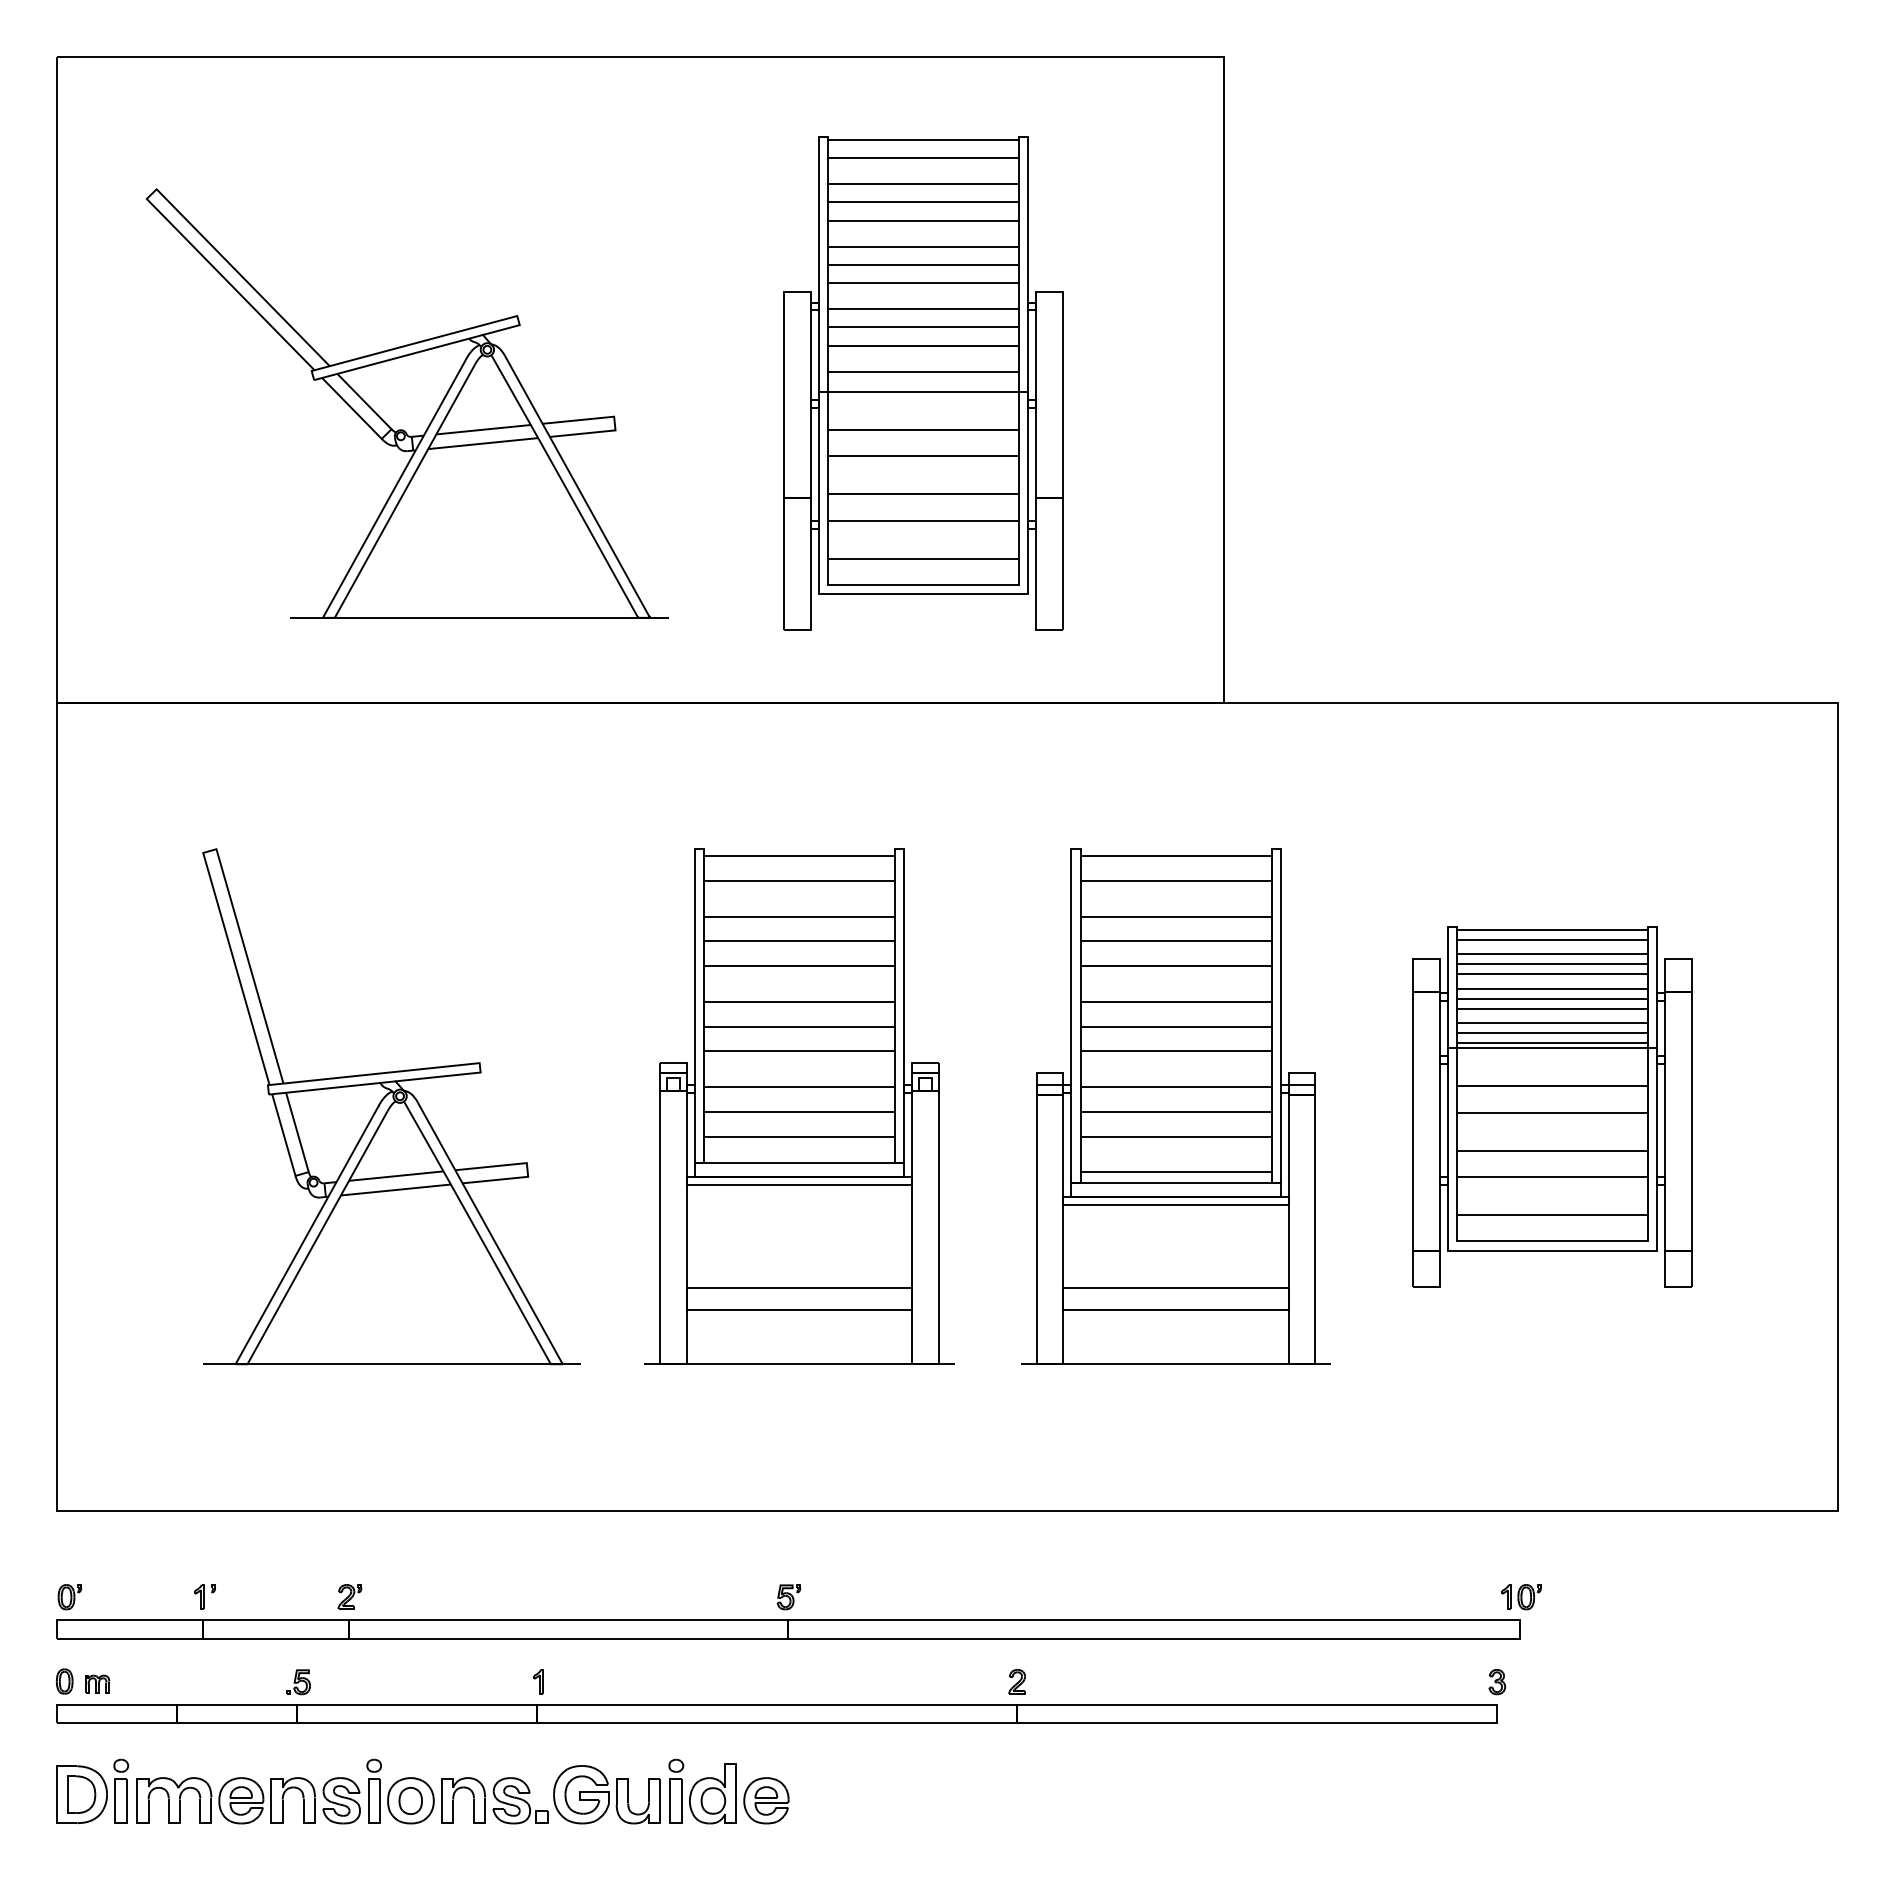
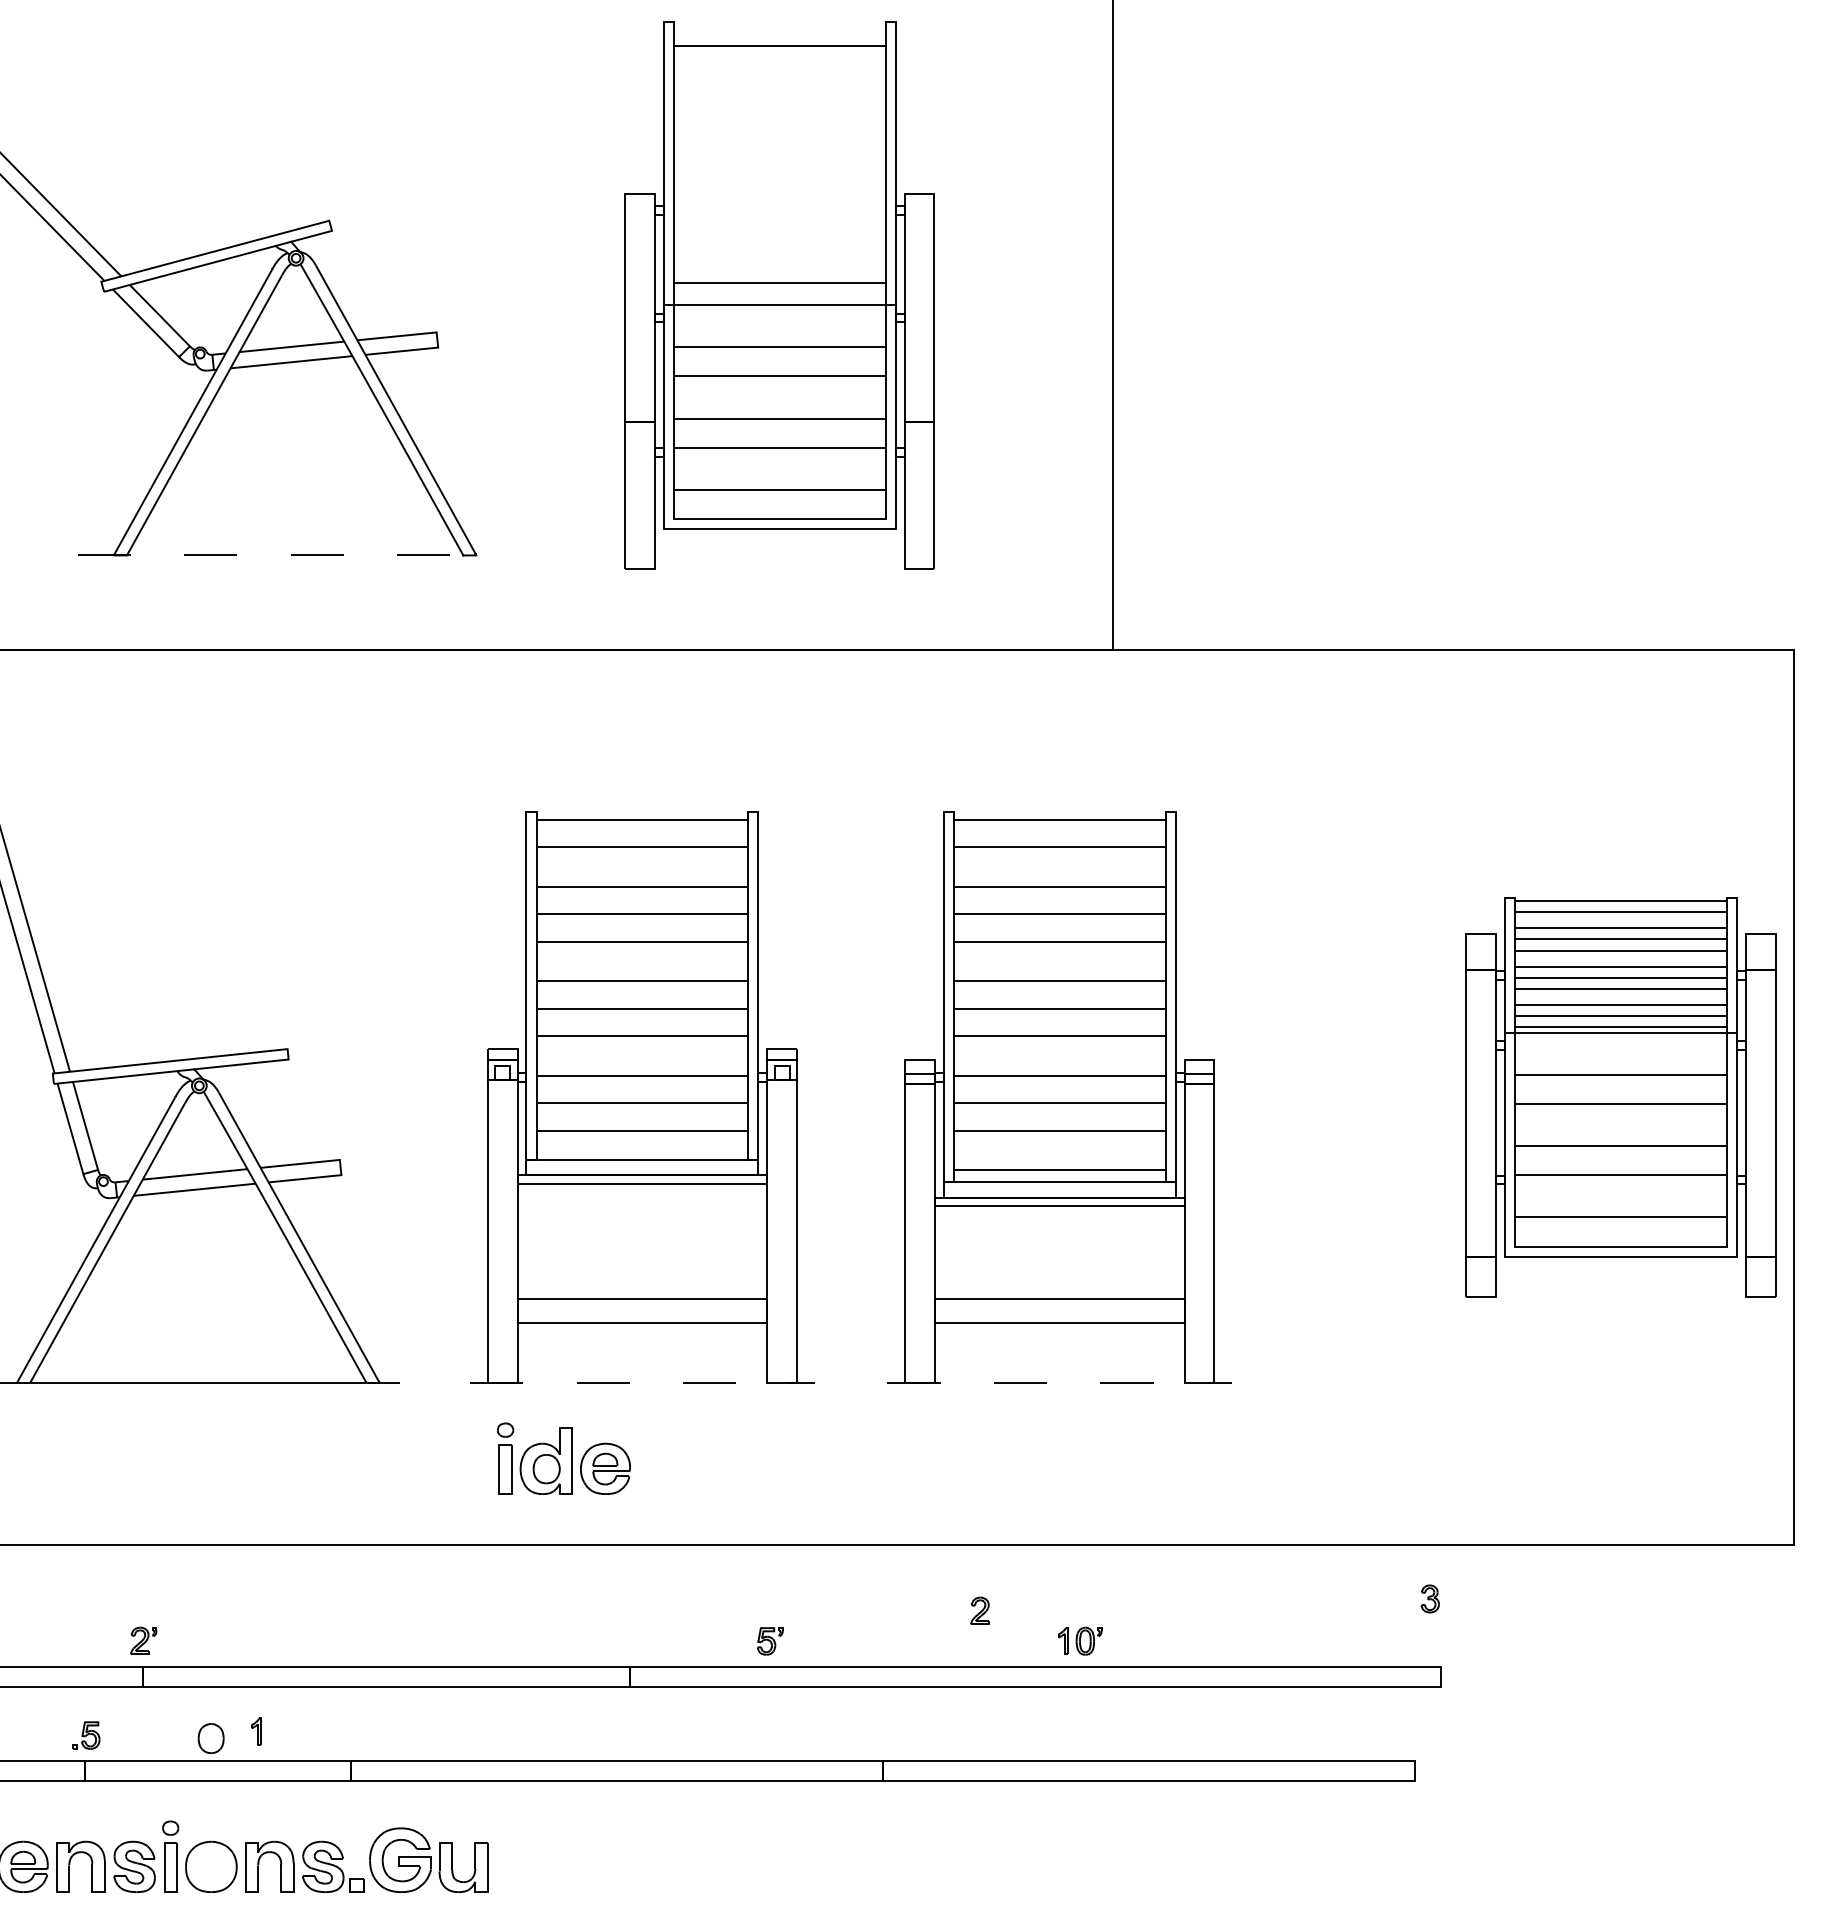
line: (923, 139) -> (779, 25), removed
line: (923, 184) -> (779, 74), removed
line: (923, 202) -> (779, 94), removed
line: (923, 220) -> (779, 114), removed
line: (923, 246) -> (779, 143), removed
line: (923, 264) -> (779, 163), removed
line: (923, 283) -> (779, 184), removed
line: (923, 309) -> (779, 213), removed
line: (923, 327) -> (779, 233), removed
line: (923, 345) -> (779, 253), removed
line: (480, 617) -> (288, 555), solid -> dashed
part: (1552, 1106) -> (1621, 1097), moved
line: (800, 1364) -> (643, 1383), solid -> dashed
line: (1176, 1364) -> (1060, 1383), solid -> dashed
part: (788, 1597) -> (769, 1641), moved
part: (1521, 1597) -> (1080, 1641), moved
part: (538, 1681) -> (256, 1731), moved
part: (1016, 1681) -> (979, 1610), moved
part: (1497, 1682) -> (1430, 1599), moved
part: (728, 1791) -> (563, 1458), moved
part: (410, 1800) -> (210, 1738), moved

